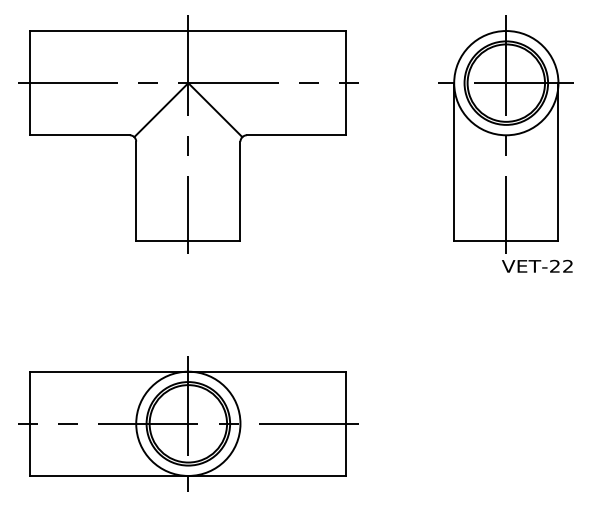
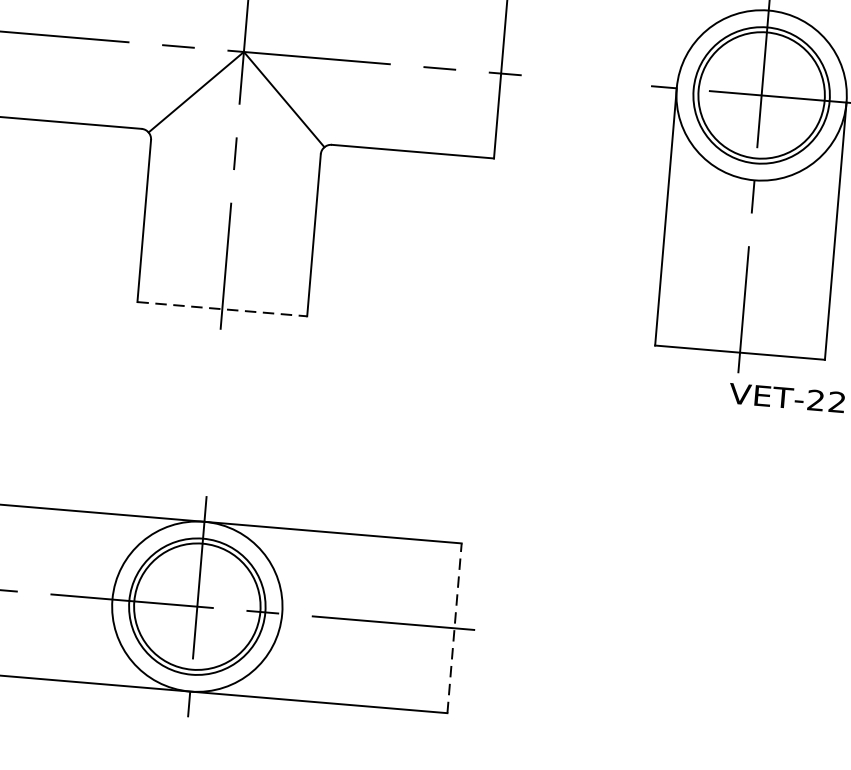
line: (188, 241) -> (222, 309), solid -> dashed
line: (346, 423) -> (454, 627), solid -> dashed

